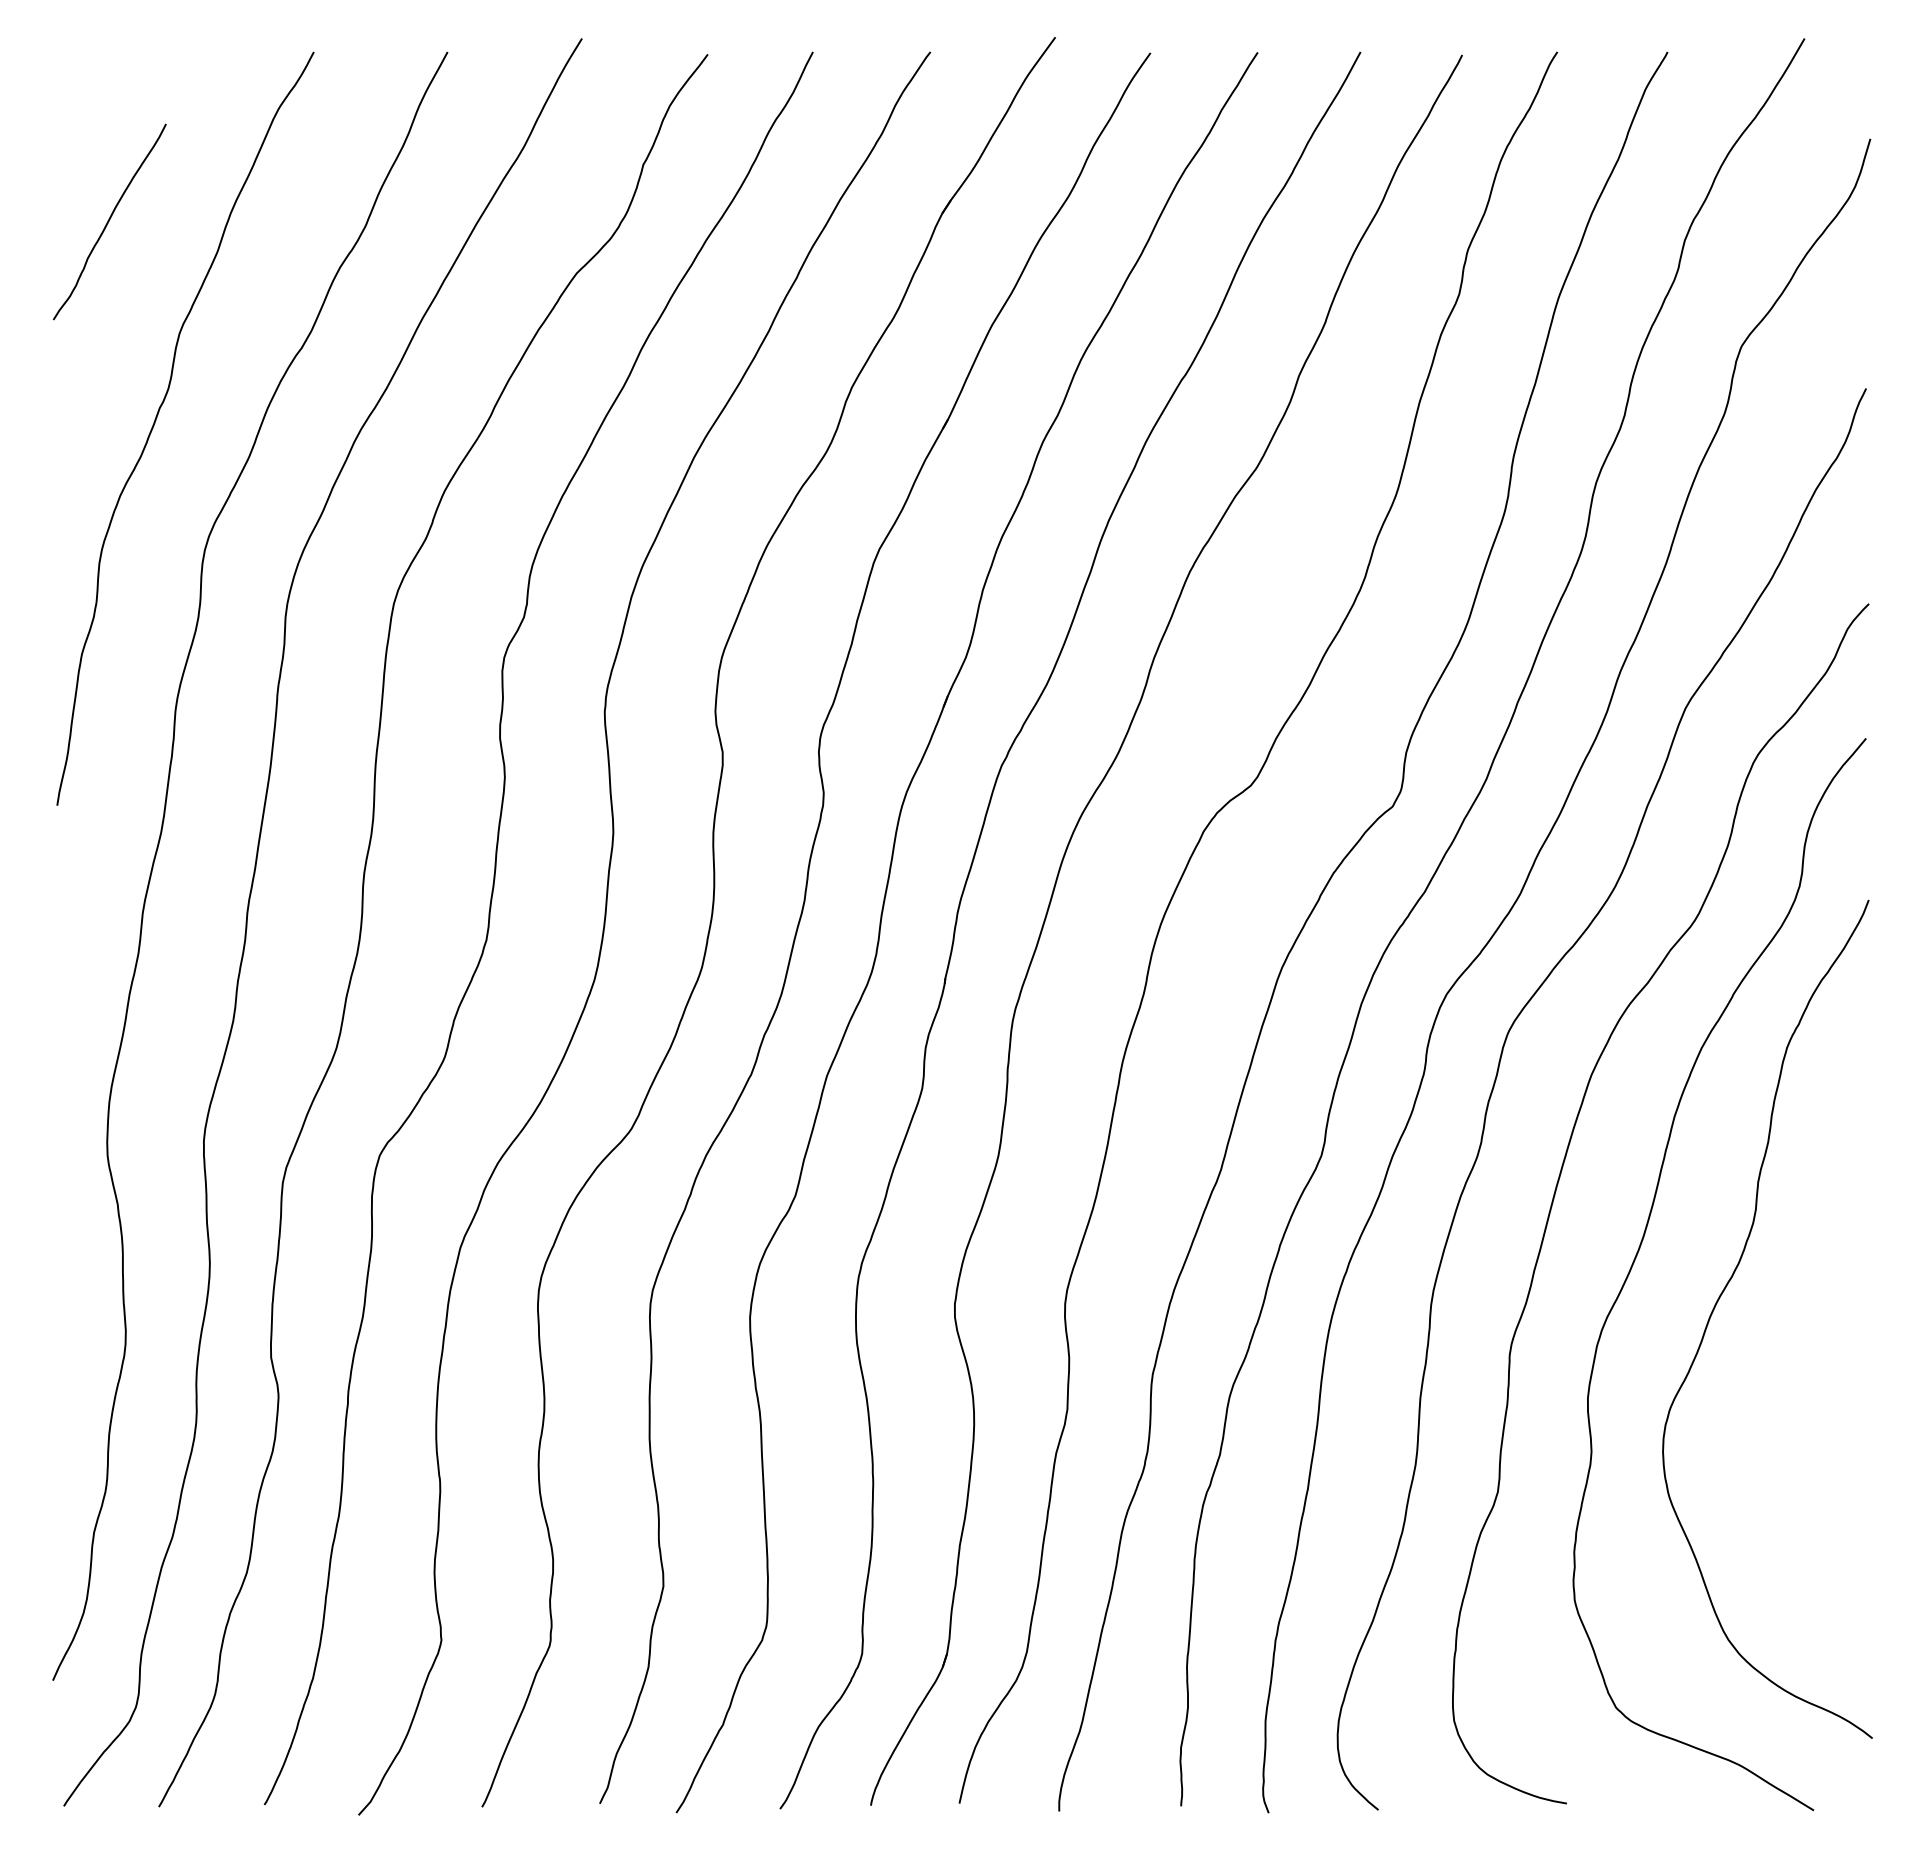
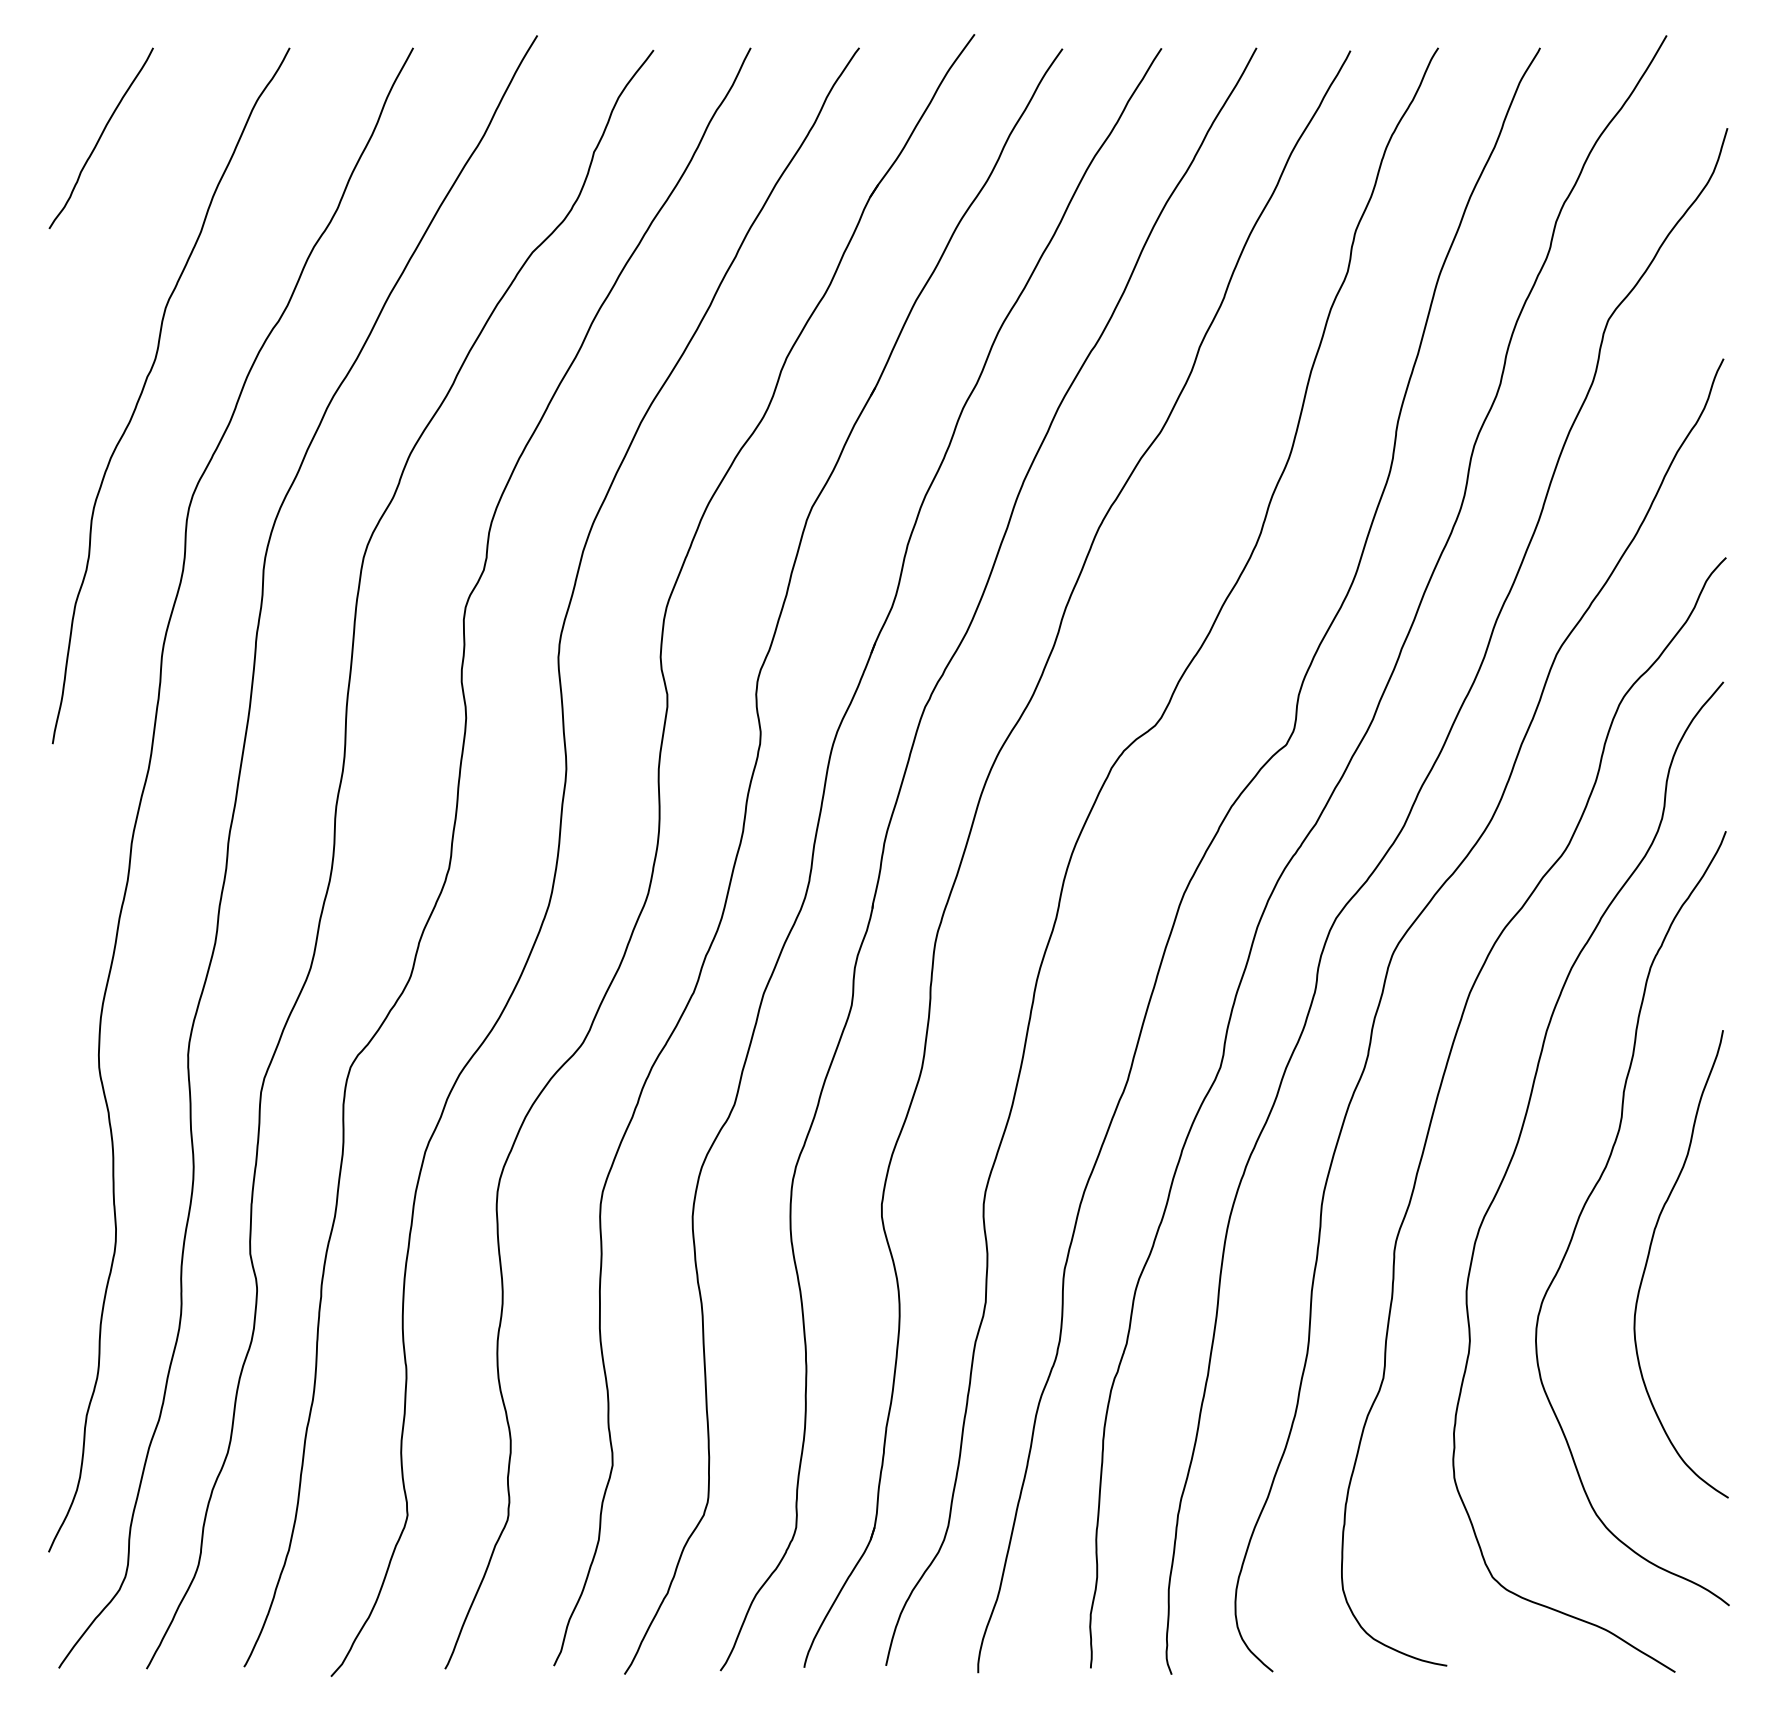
curve: (109, 221) -> (100, 137), moved
curve: (1785, 1361) -> (1649, 1257), added

